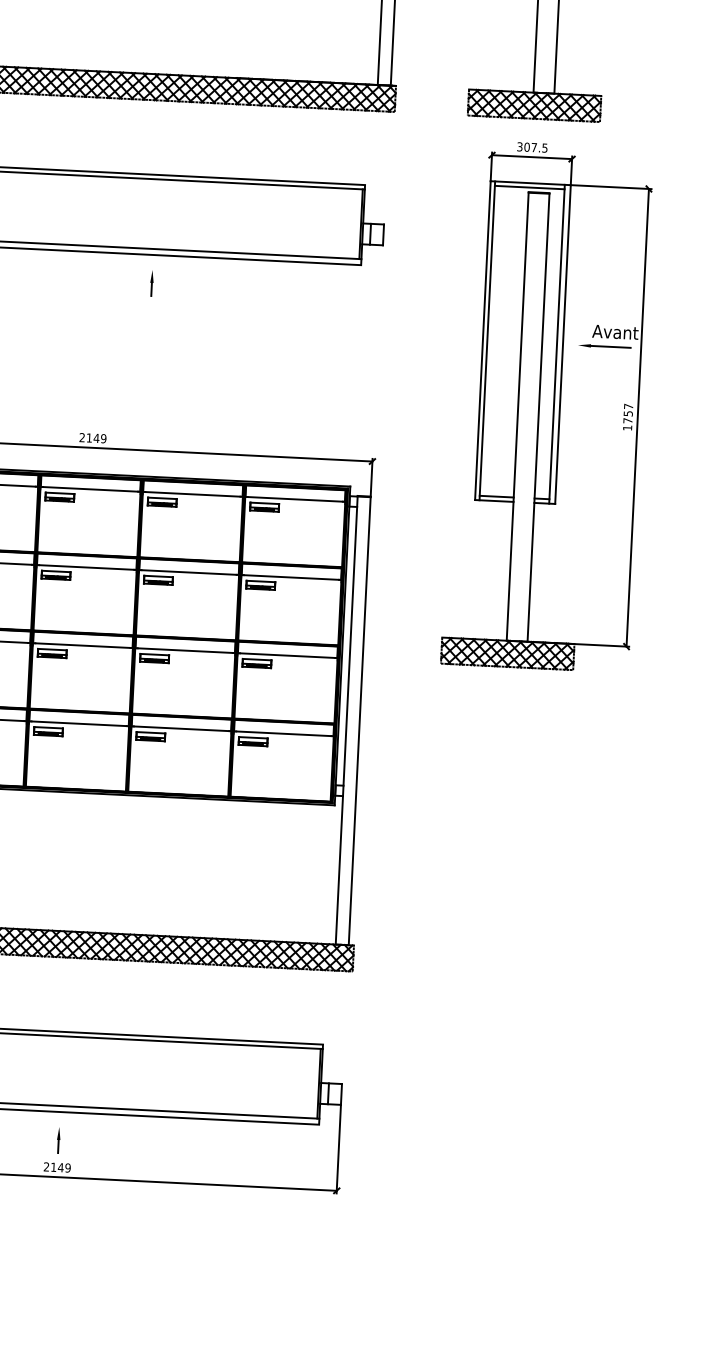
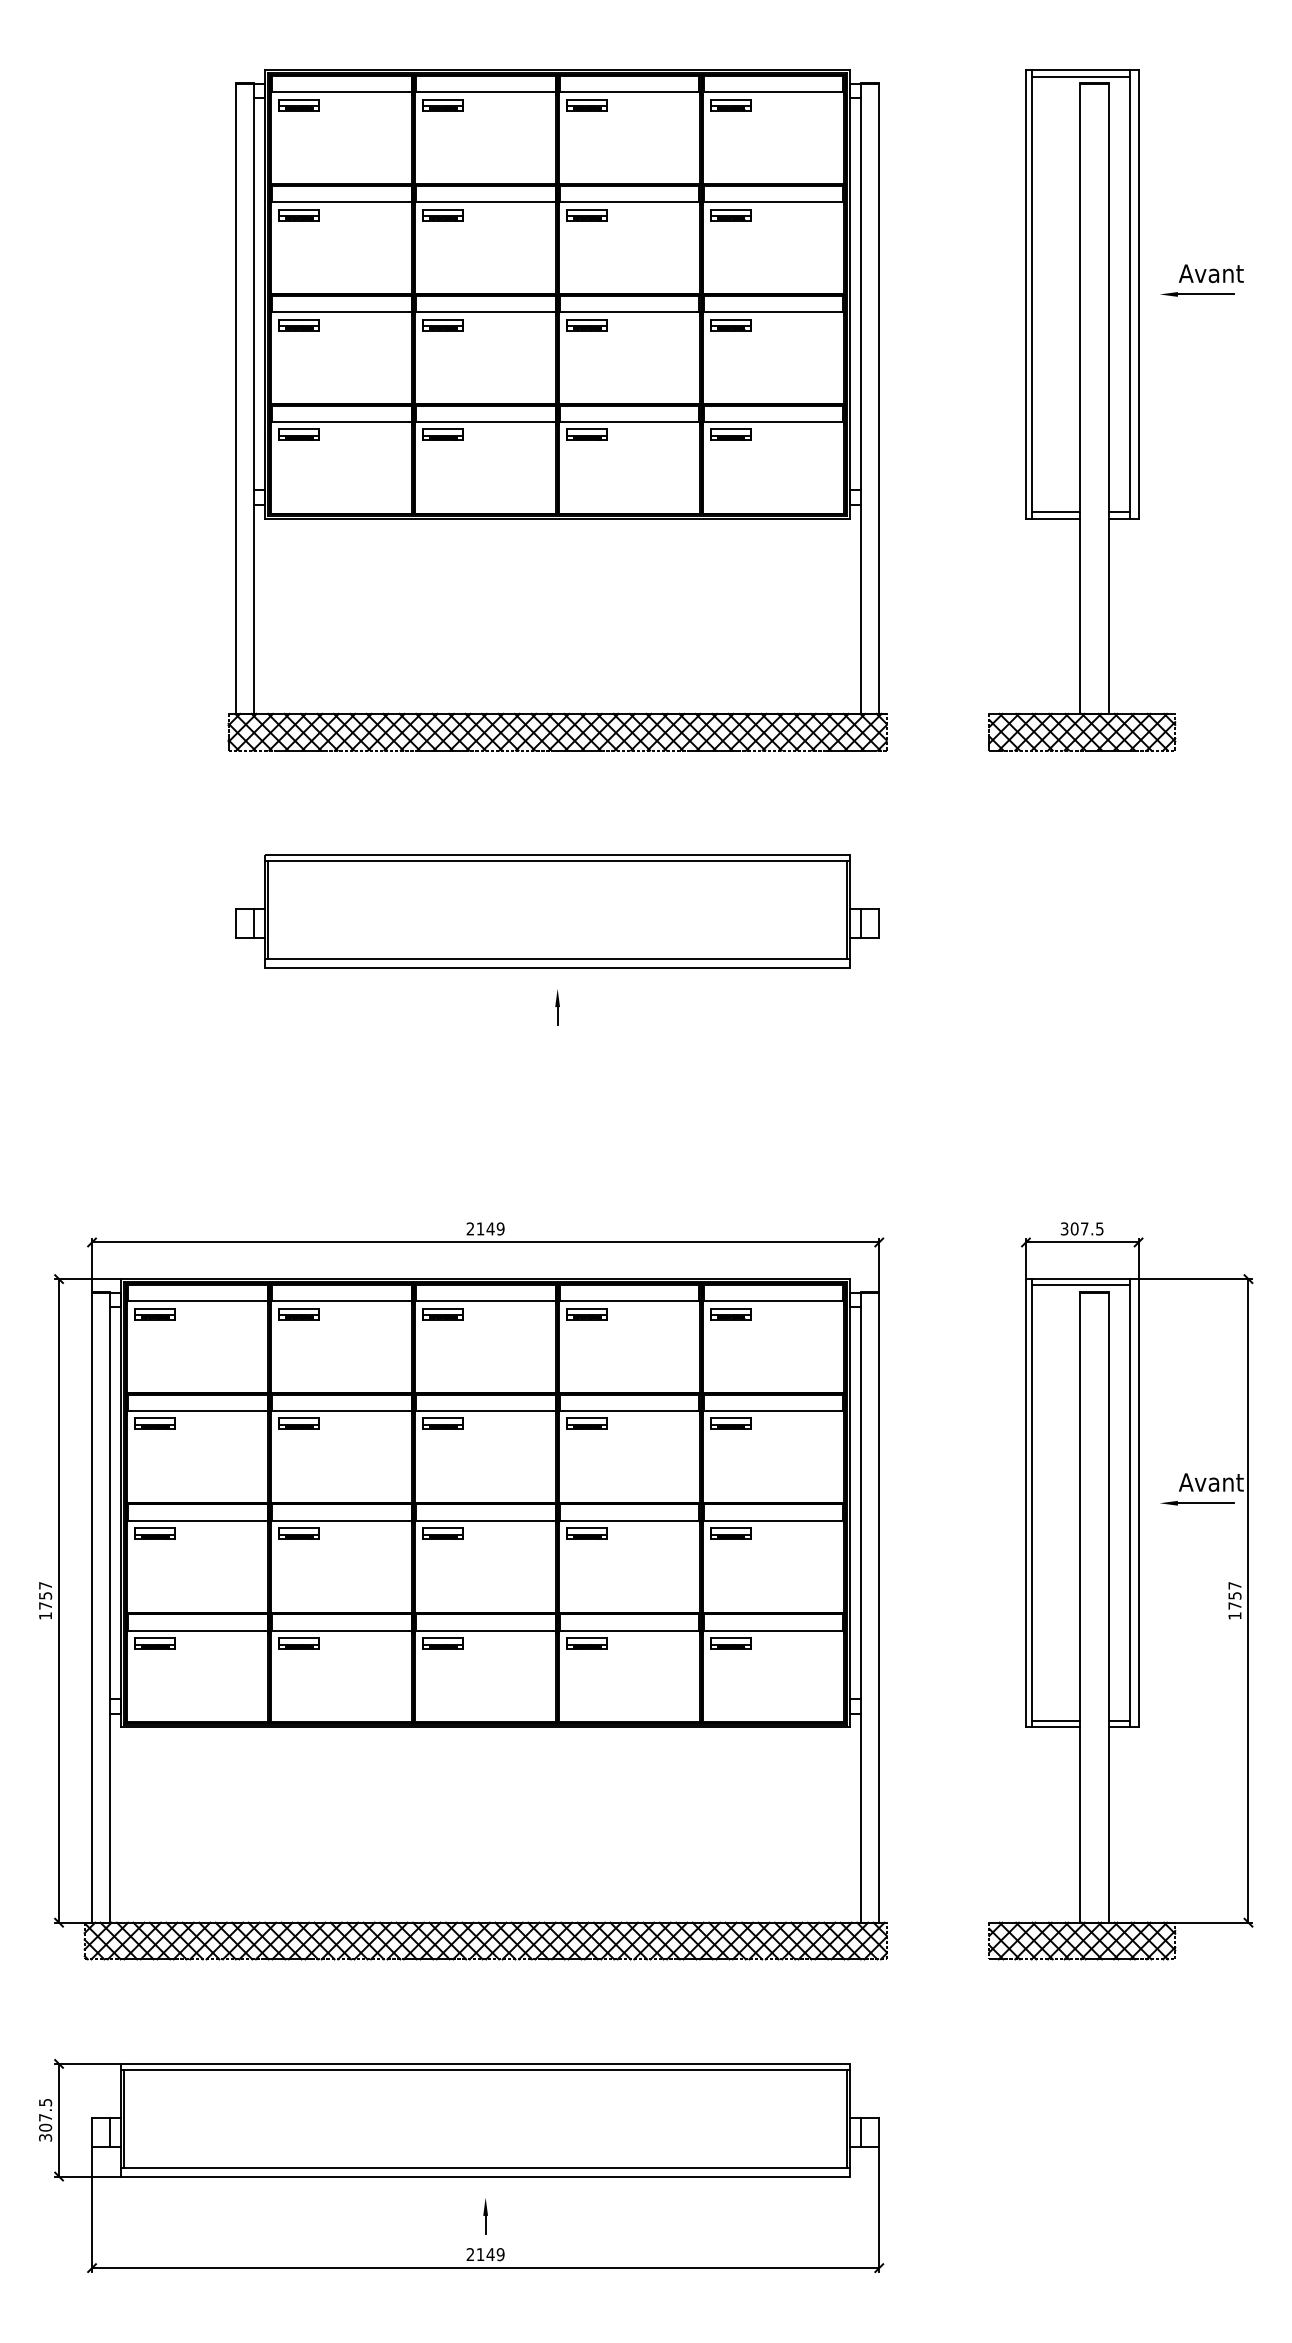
part: (547, 406) -> (1120, 1591), moved

